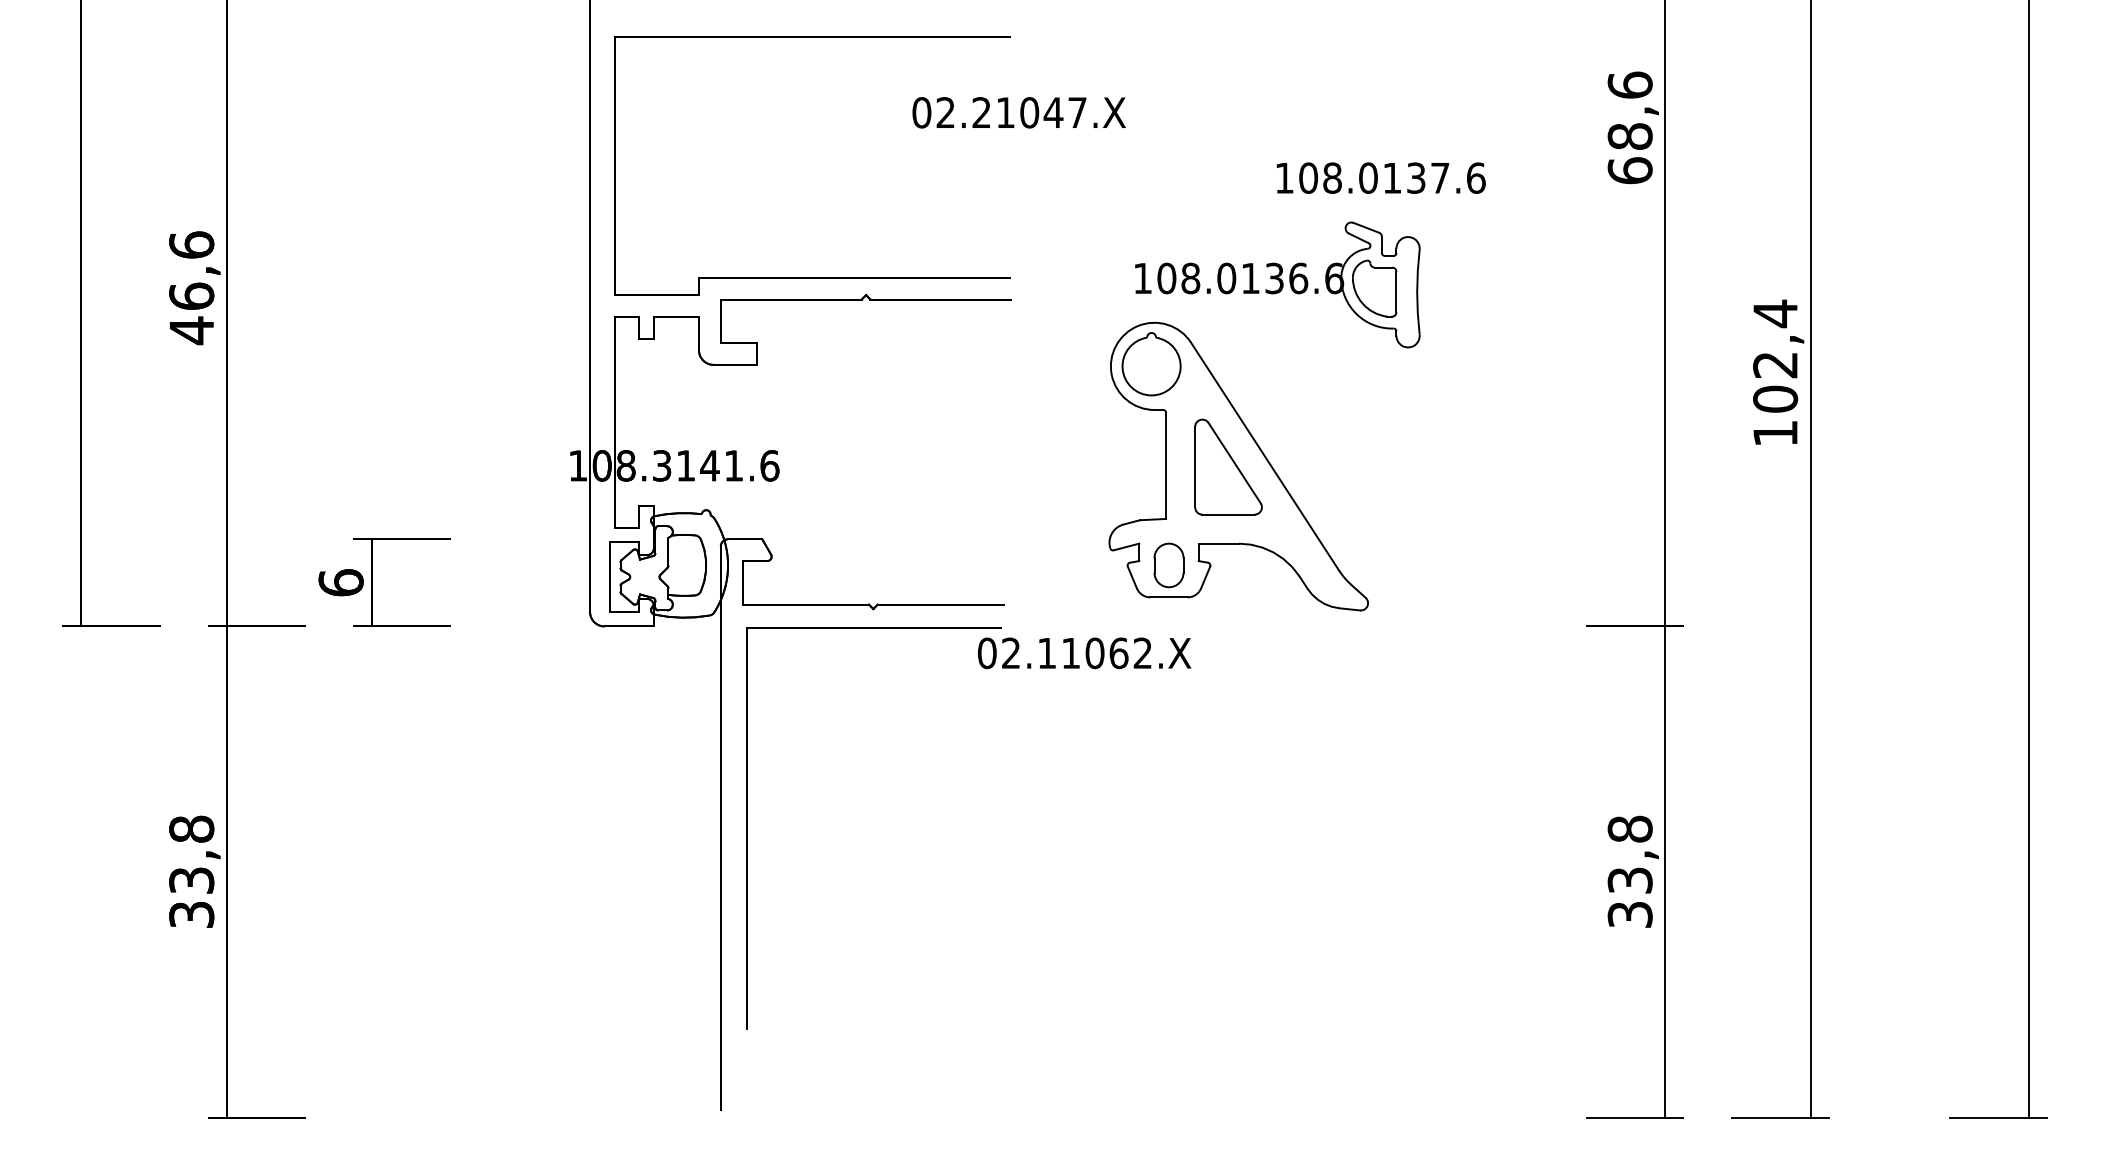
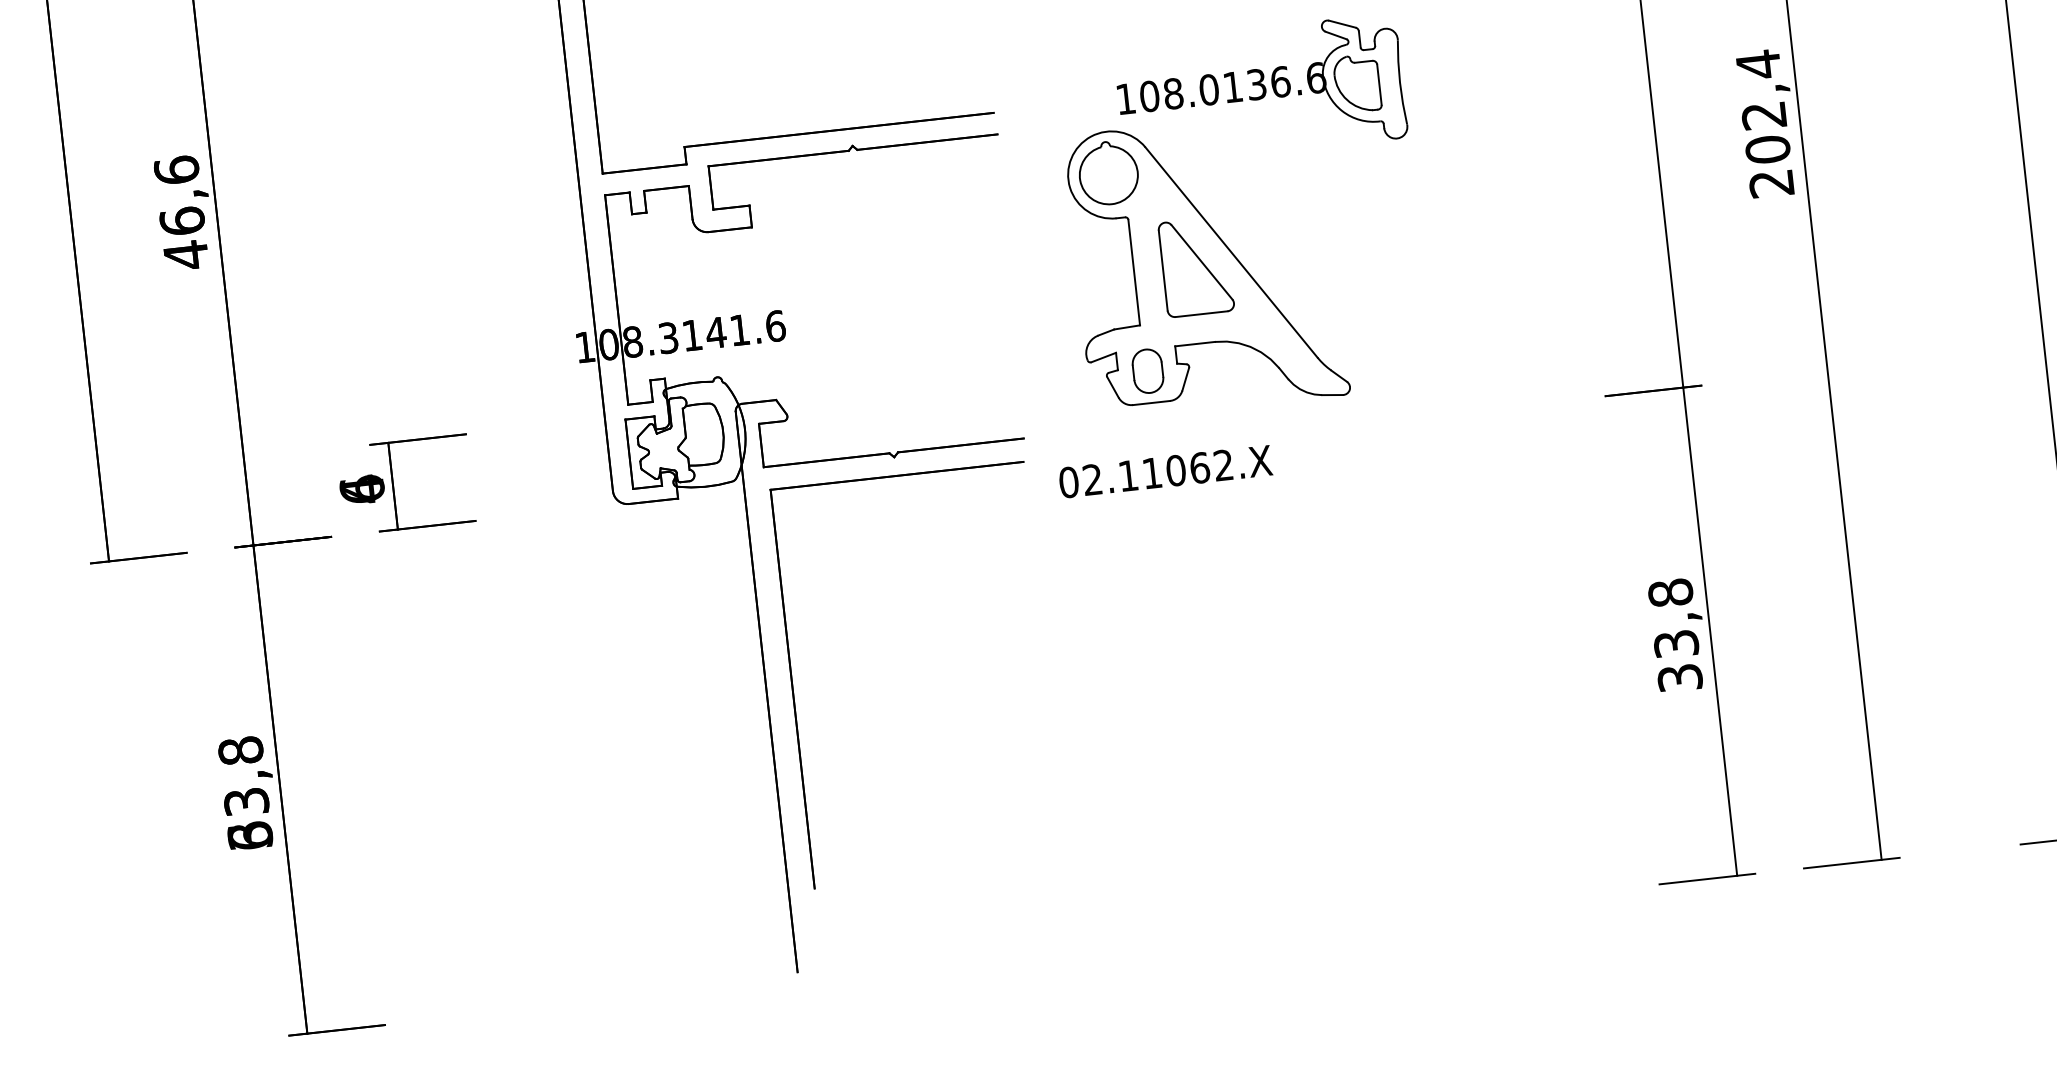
text: (1775, 433) -> (1771, 183), 102,4 -> 202,4
part: (1238, 466) -> (1206, 265), moved
text: (340, 582) -> (361, 489), 6 -> 4
text: (1084, 653) -> (1165, 471), moved
text: (191, 914) -> (250, 835), 33,8 -> 63,8

